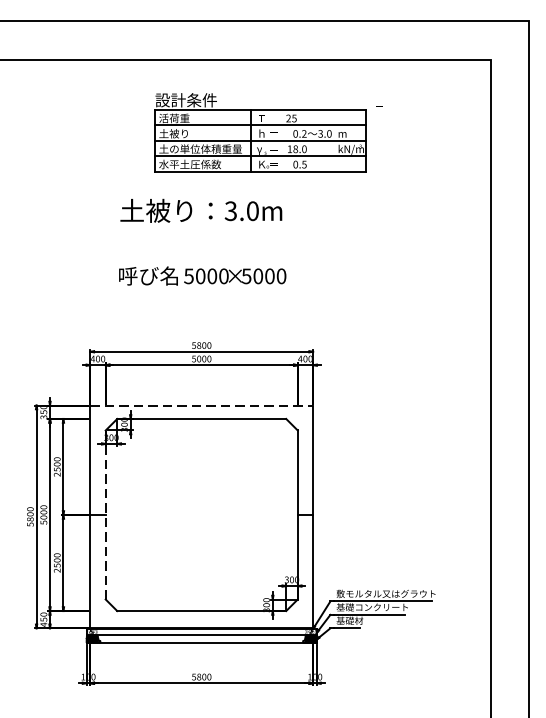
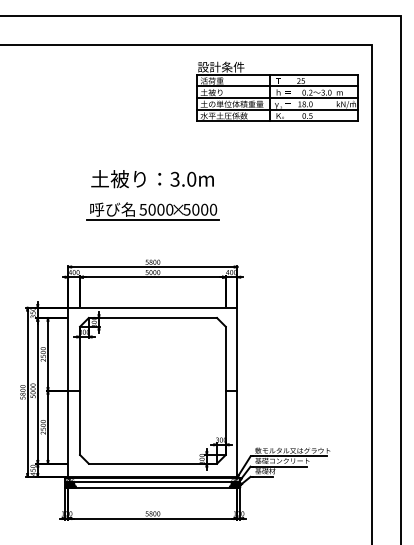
part: (260, 132) -> (277, 91), moved
text: (201, 211) -> (152, 179), moved
line: (201, 290) -> (152, 220), added
line: (201, 405) -> (152, 307), dashed -> solid
line: (106, 514) -> (80, 390), dashed -> solid

